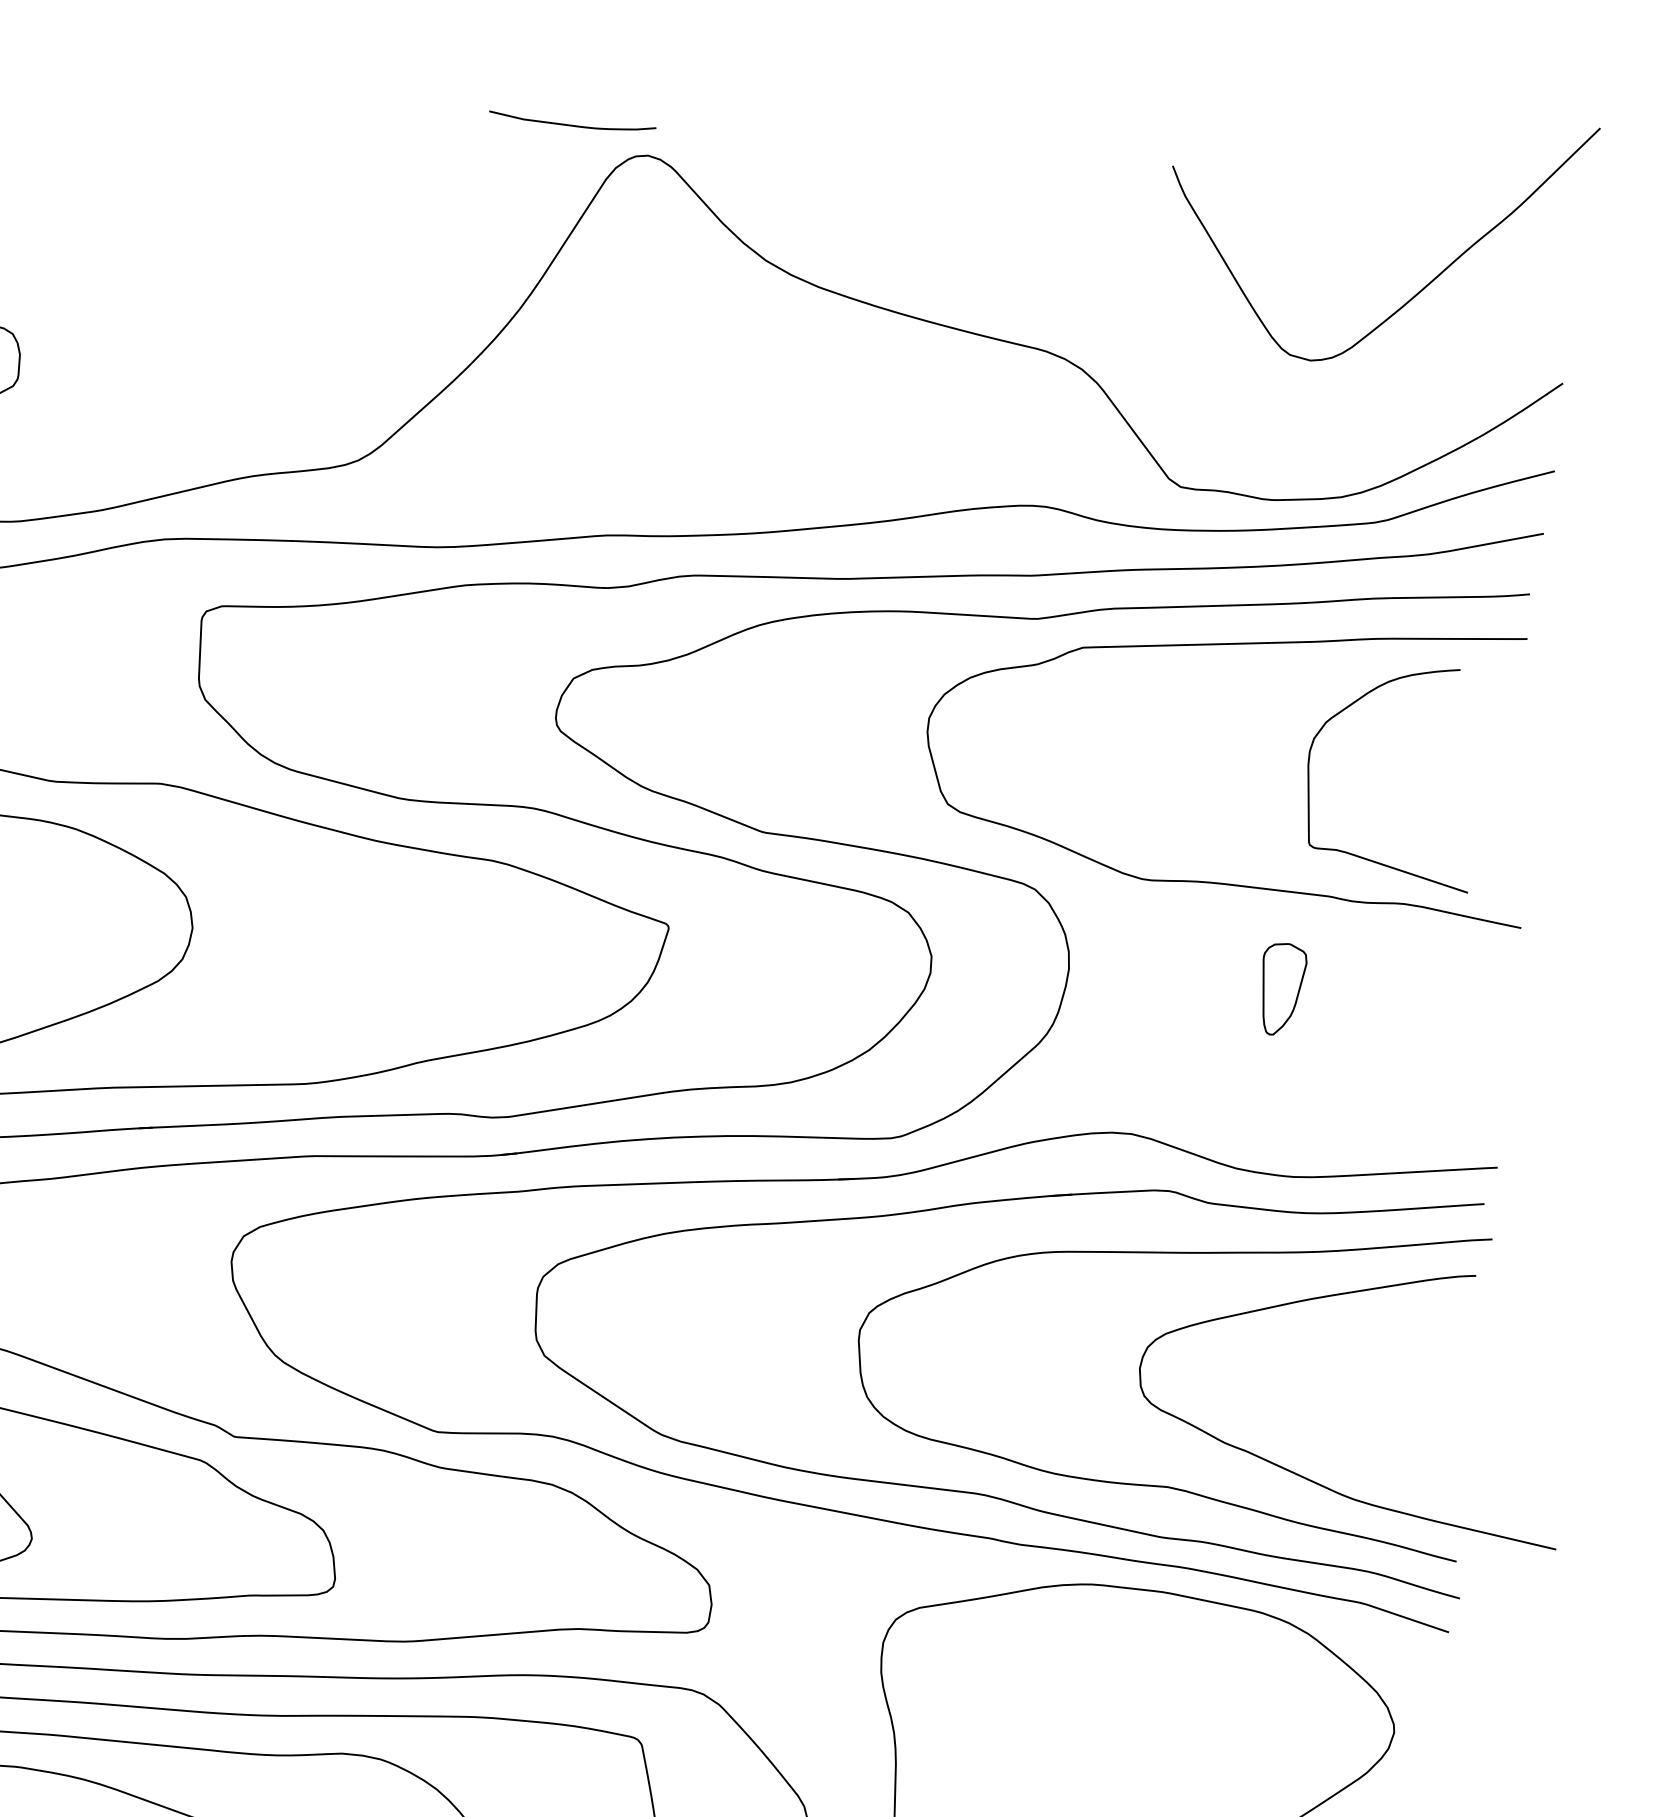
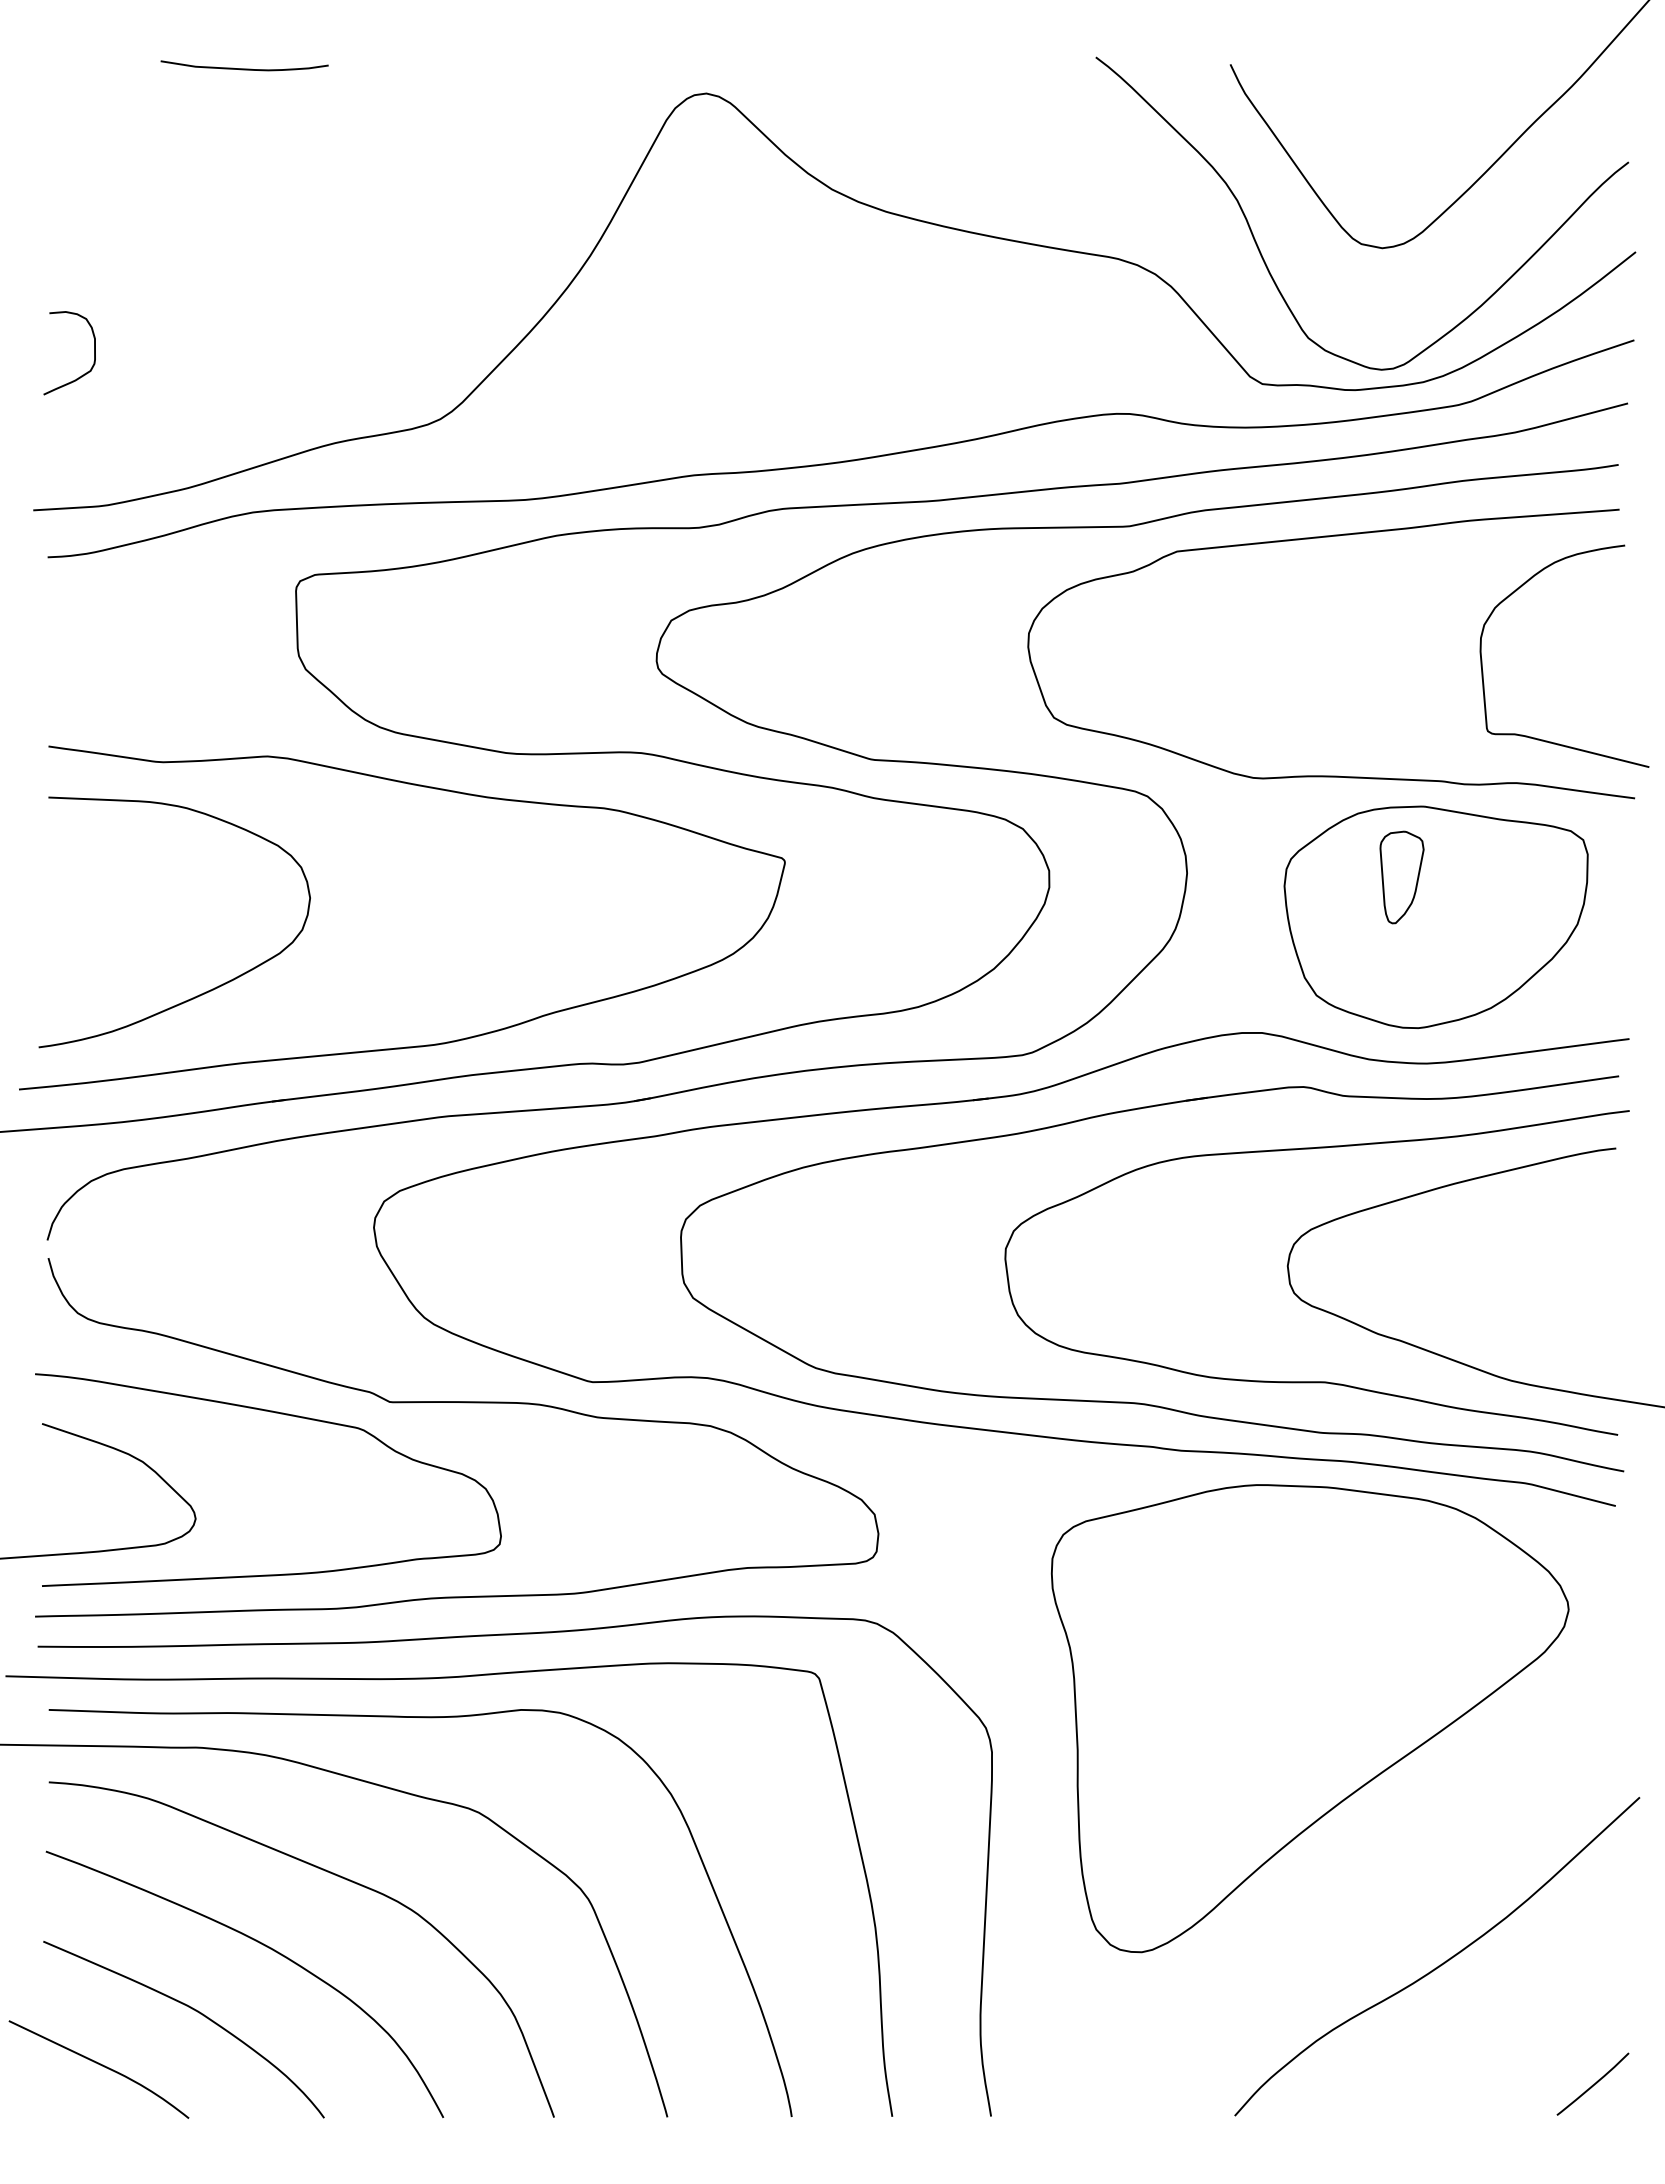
curve: (572, 124) -> (244, 68), moved
curve: (1192, 365) -> (1265, 261), added
curve: (1348, 707) -> (1516, 591), moved
part: (1313, 1030) -> (1435, 916), added

